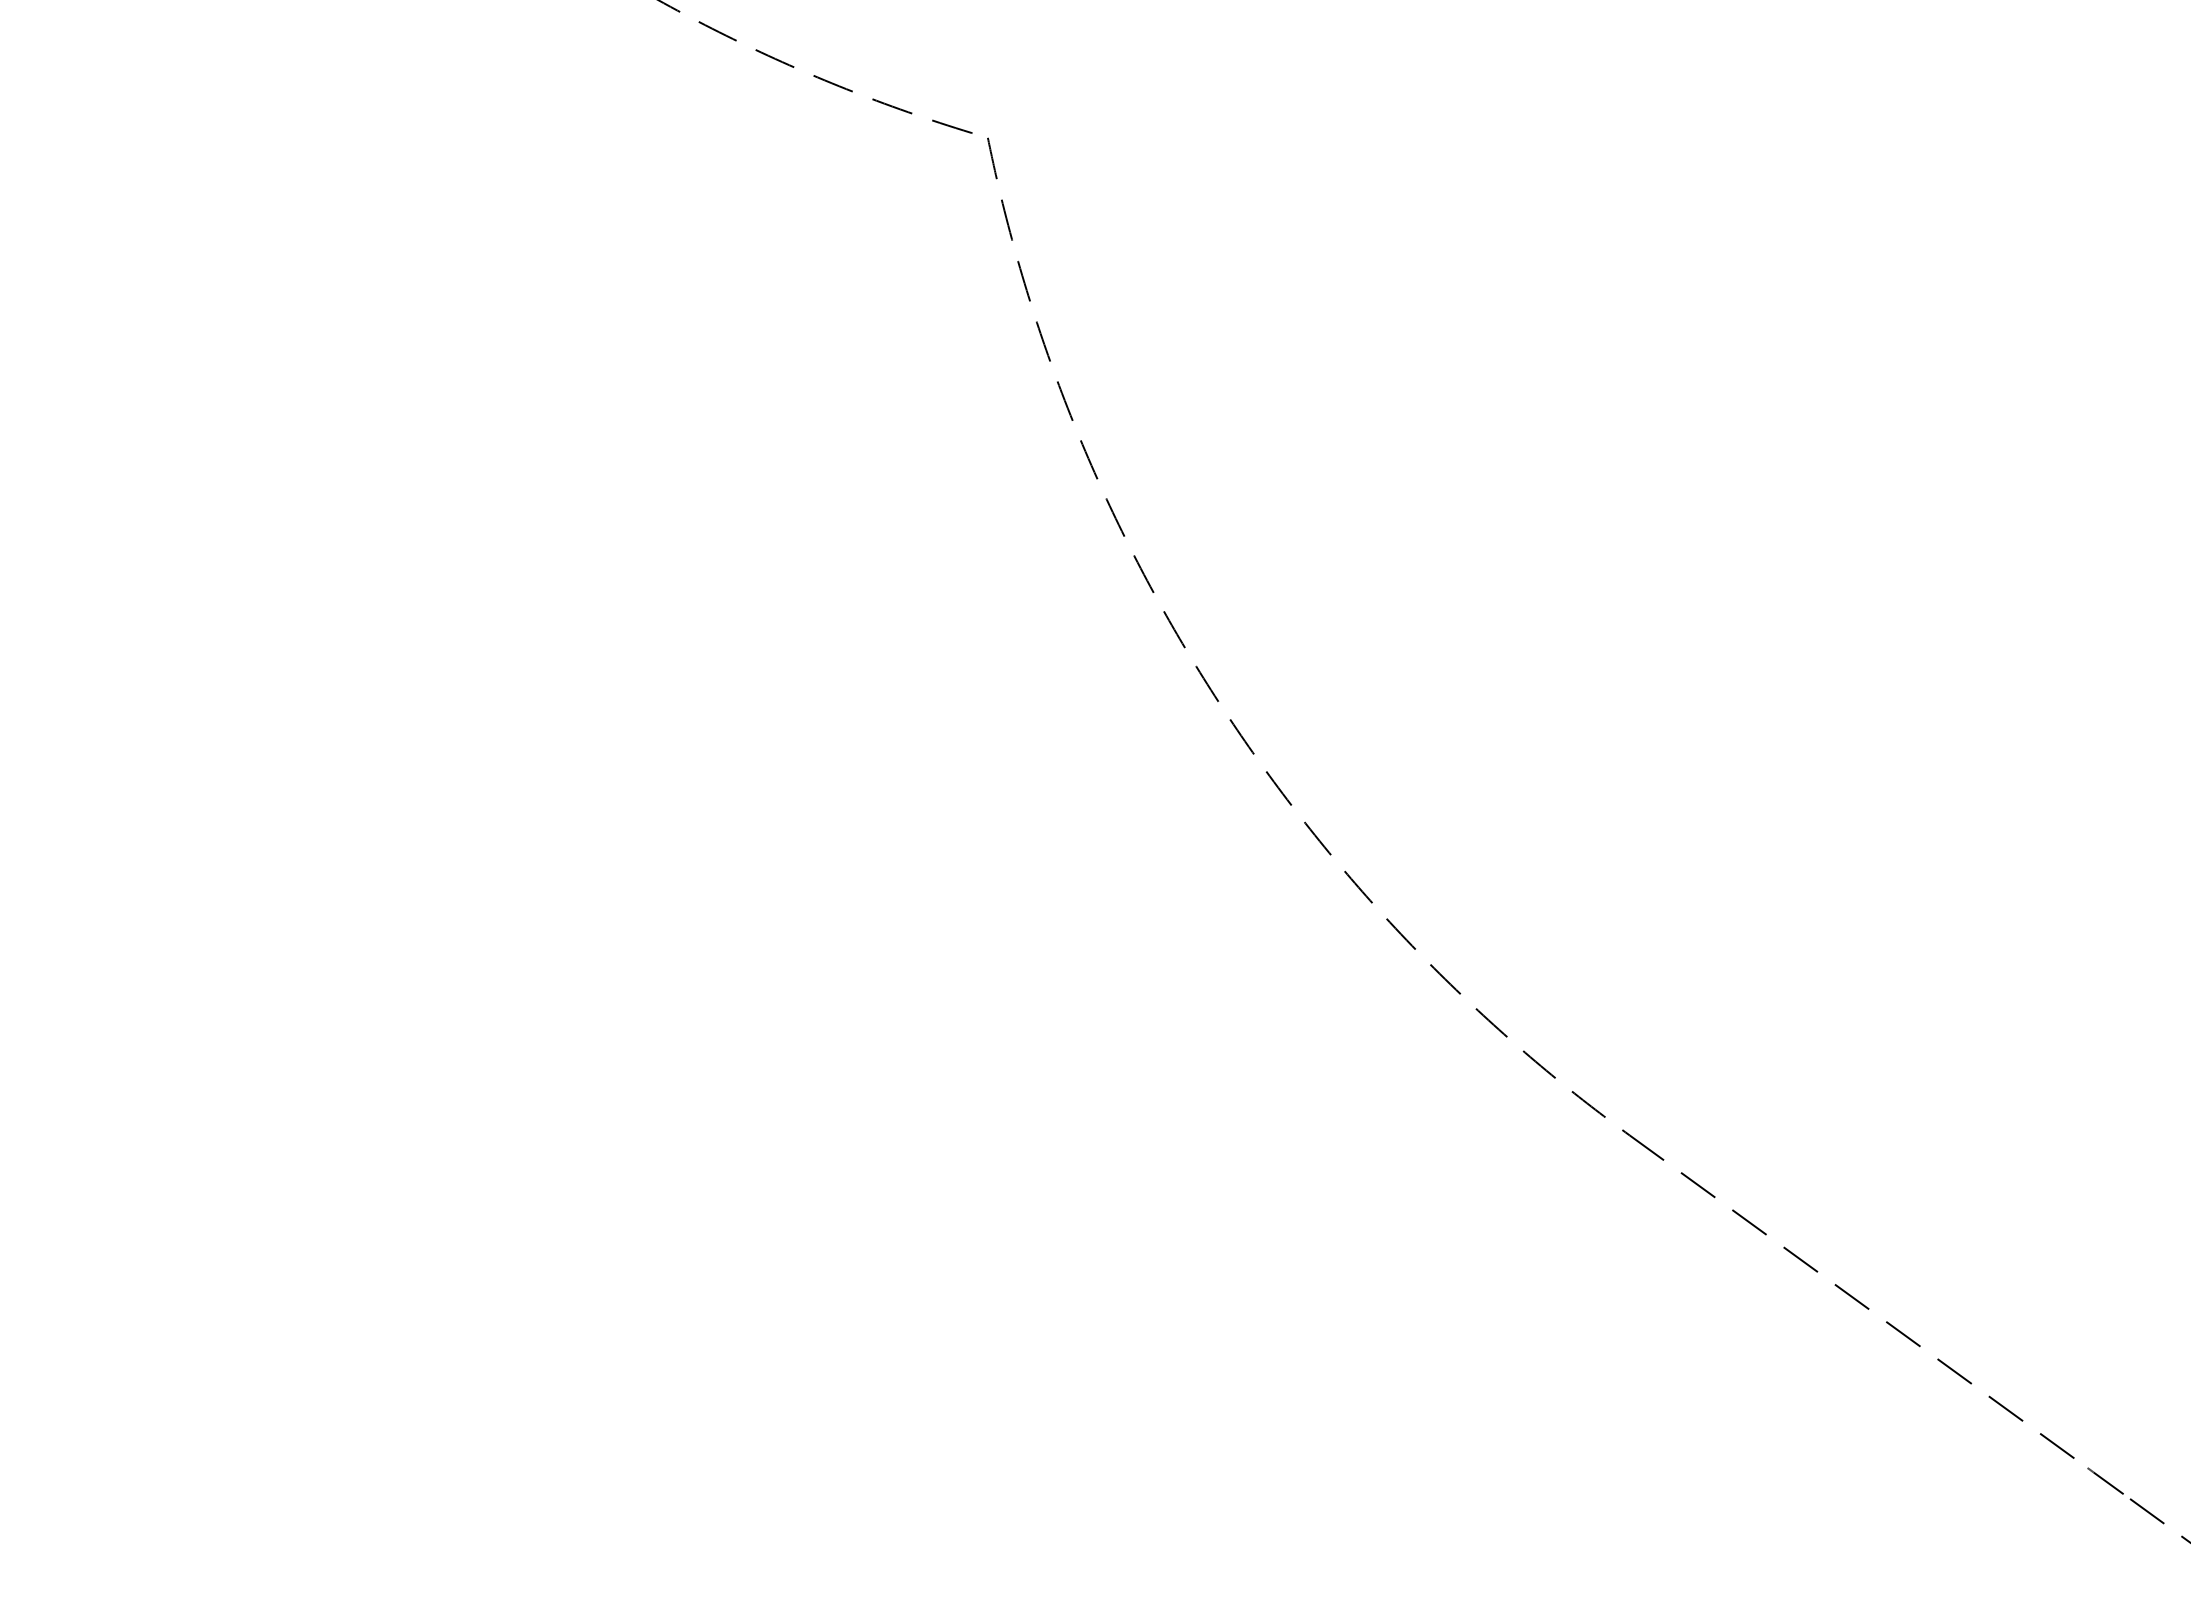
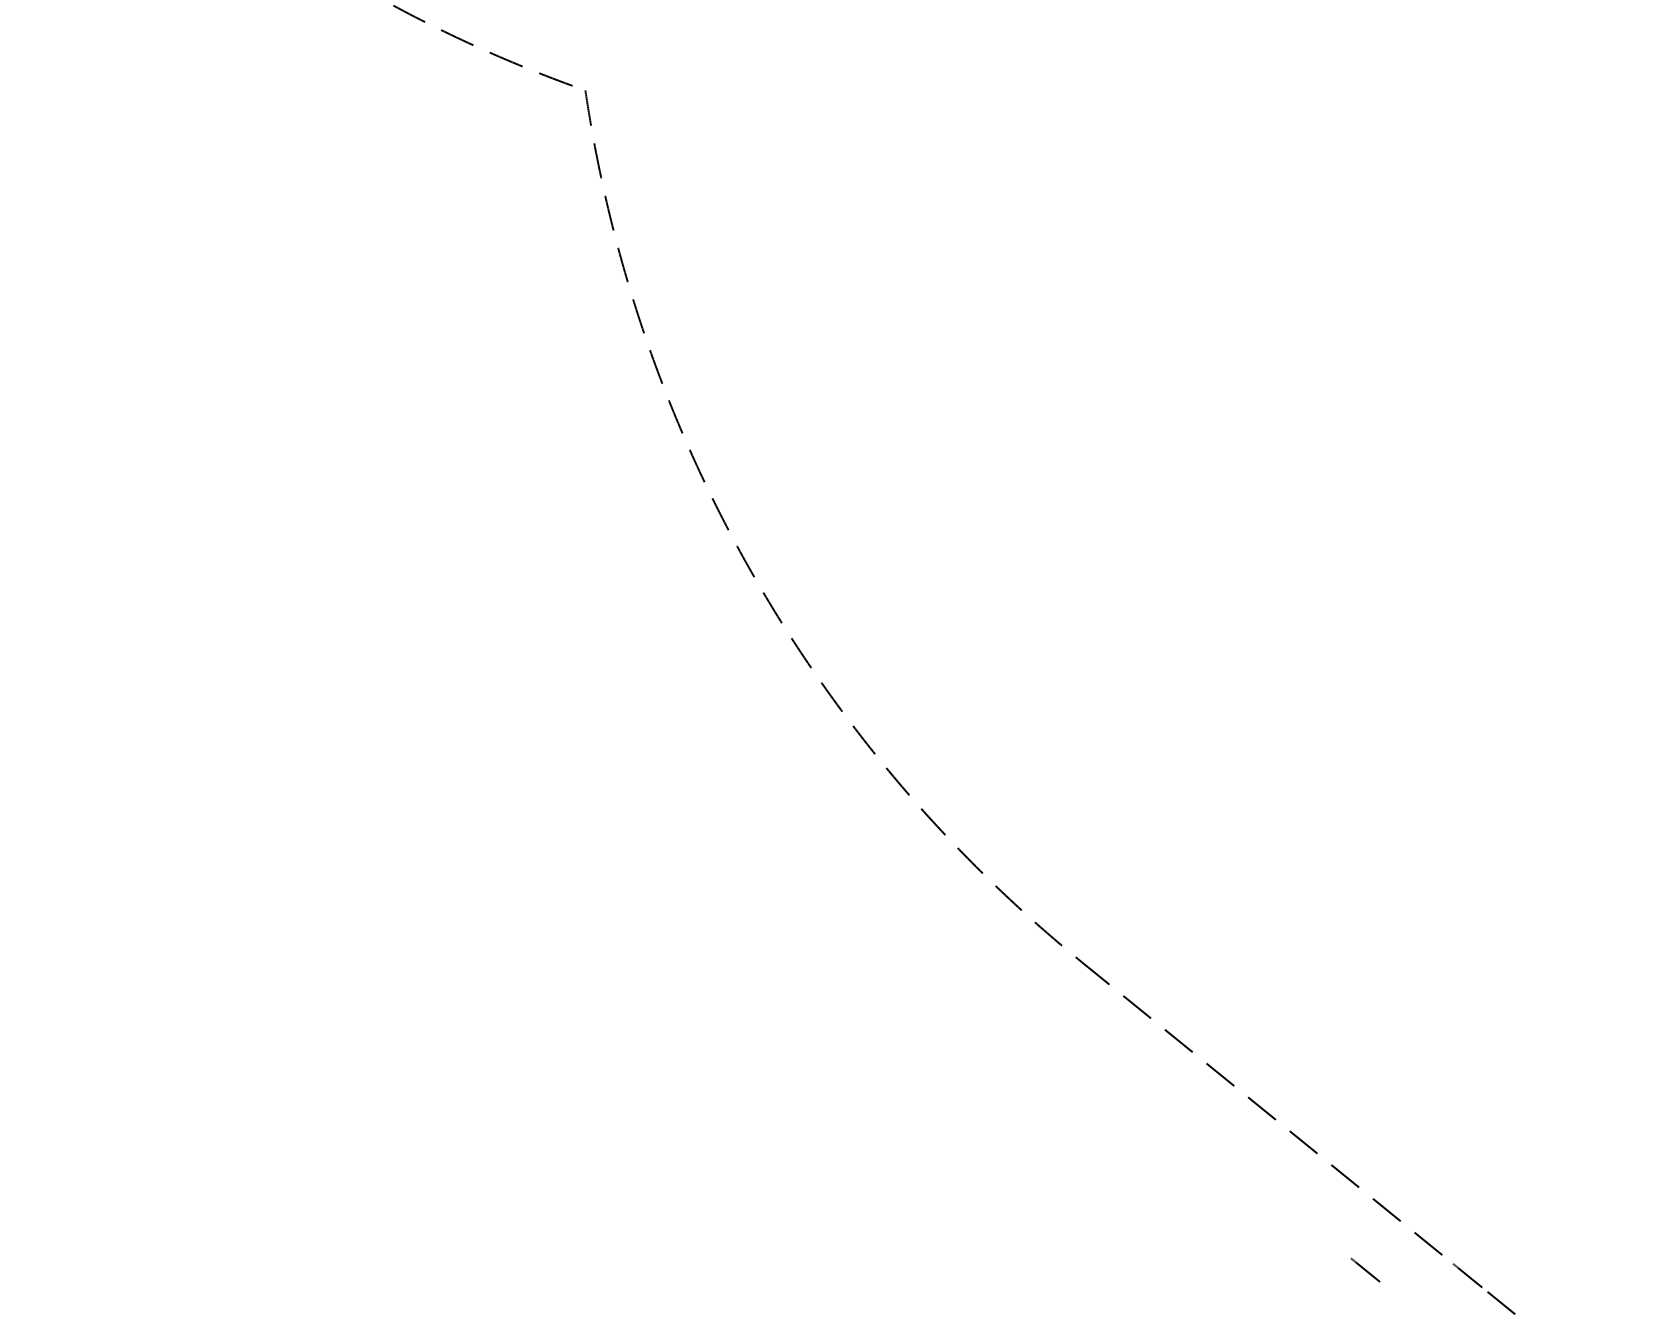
line: (1984, 1480) -> (1365, 1269), added

